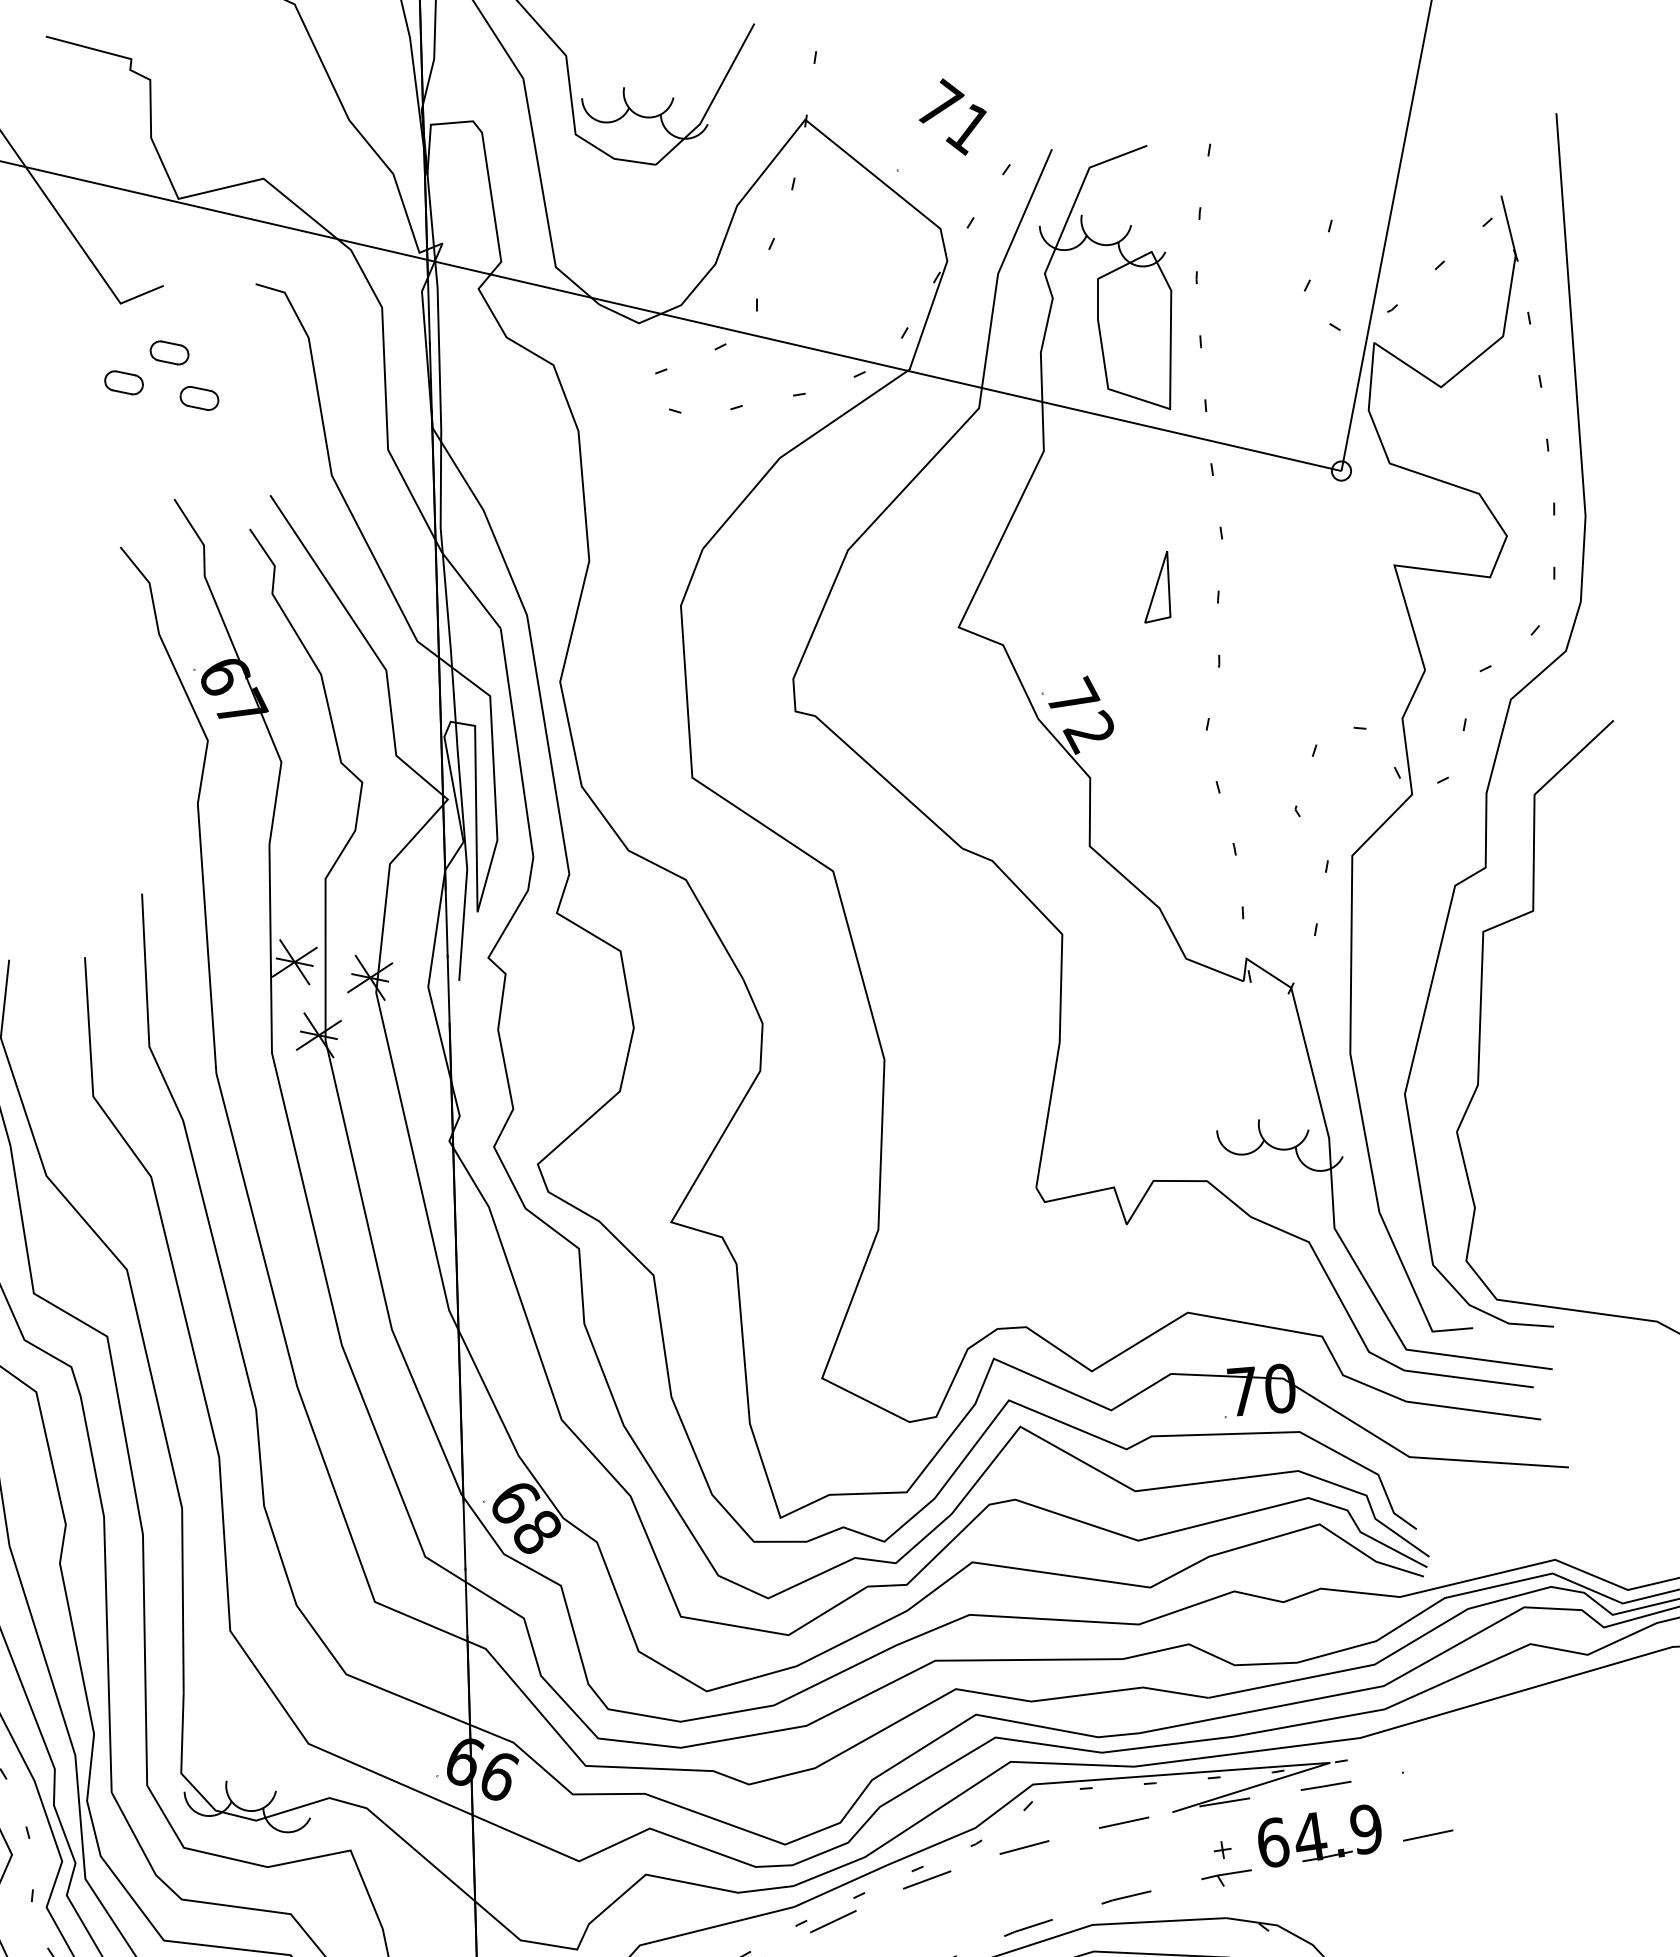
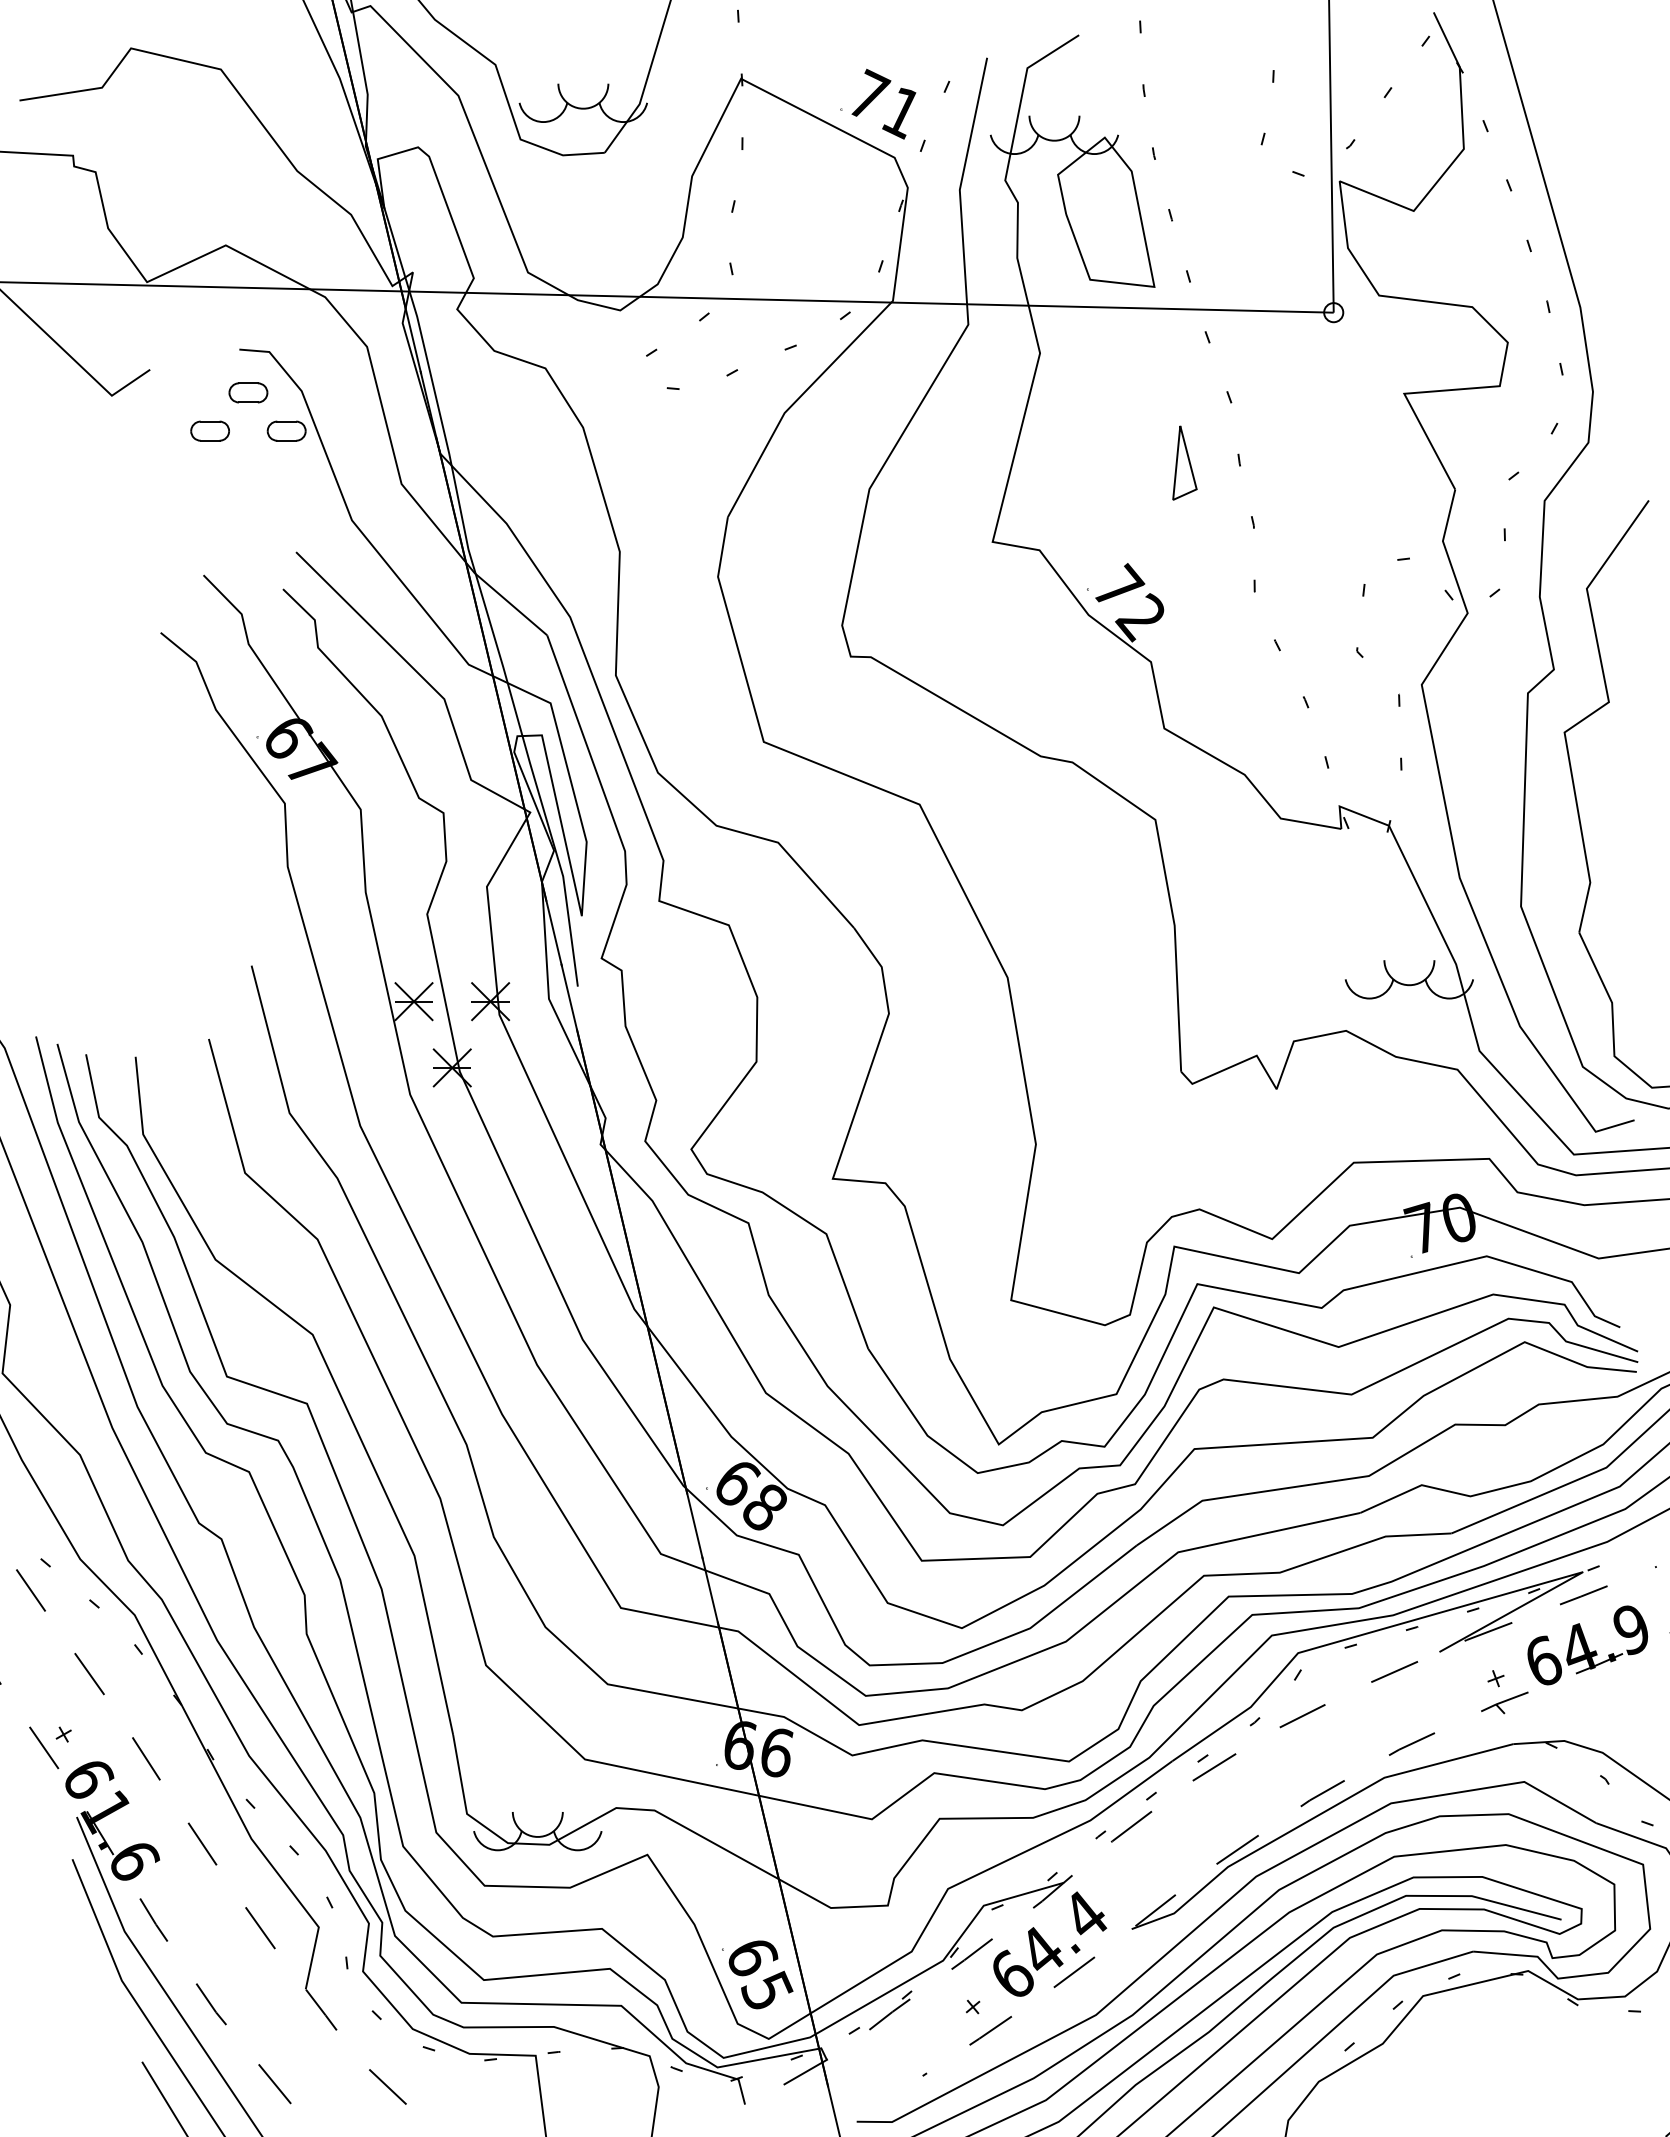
text: (952, 115) -> (883, 103), moved
part: (167, 362) -> (248, 402), moved

